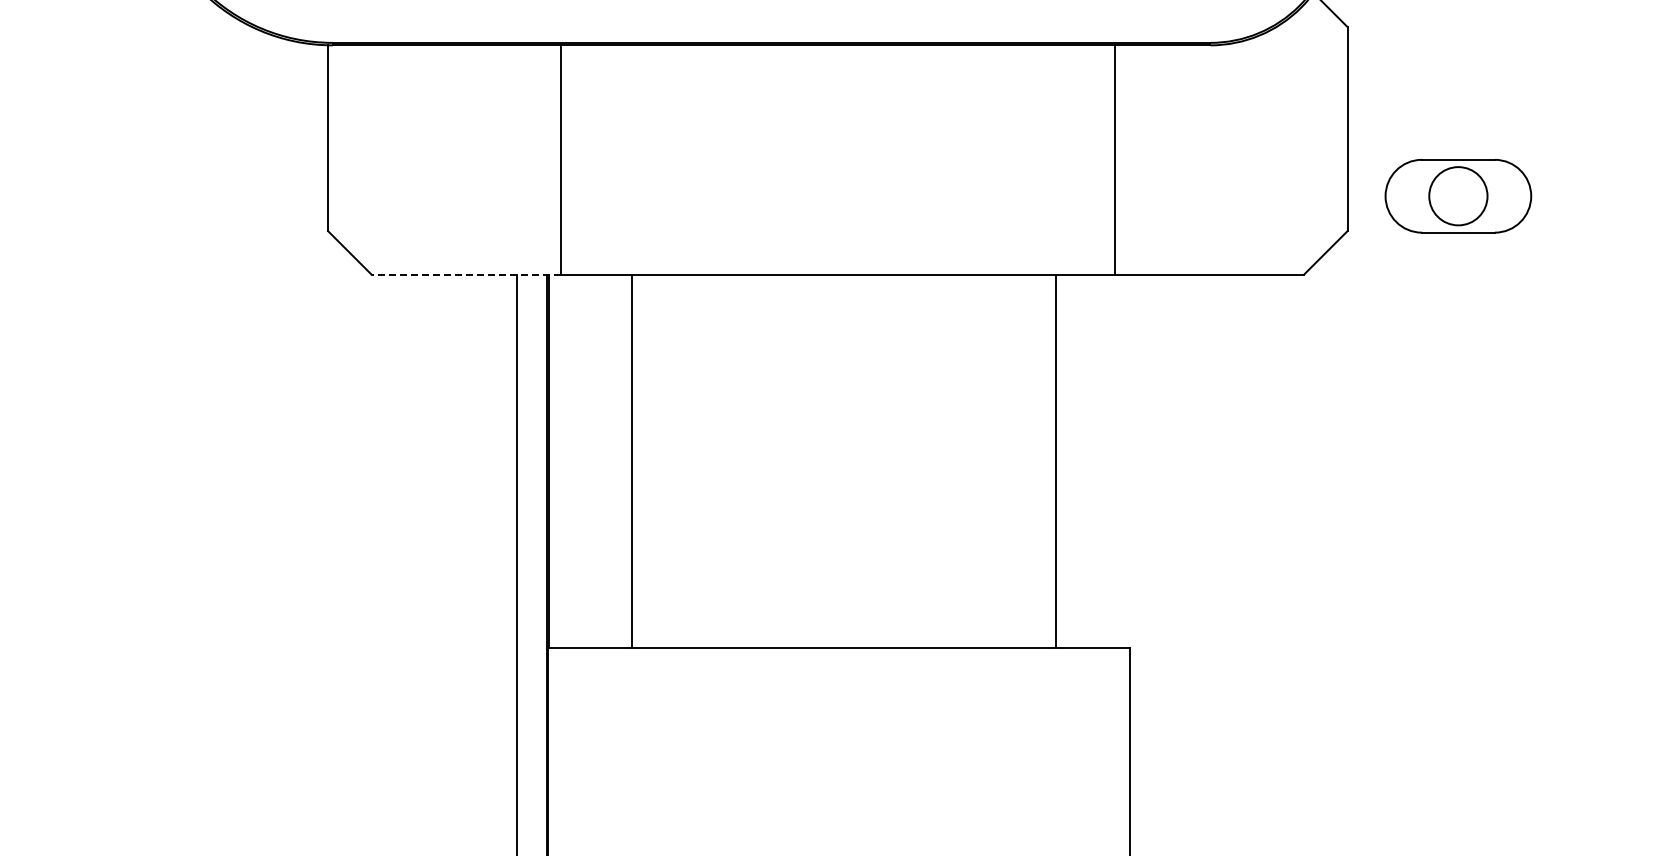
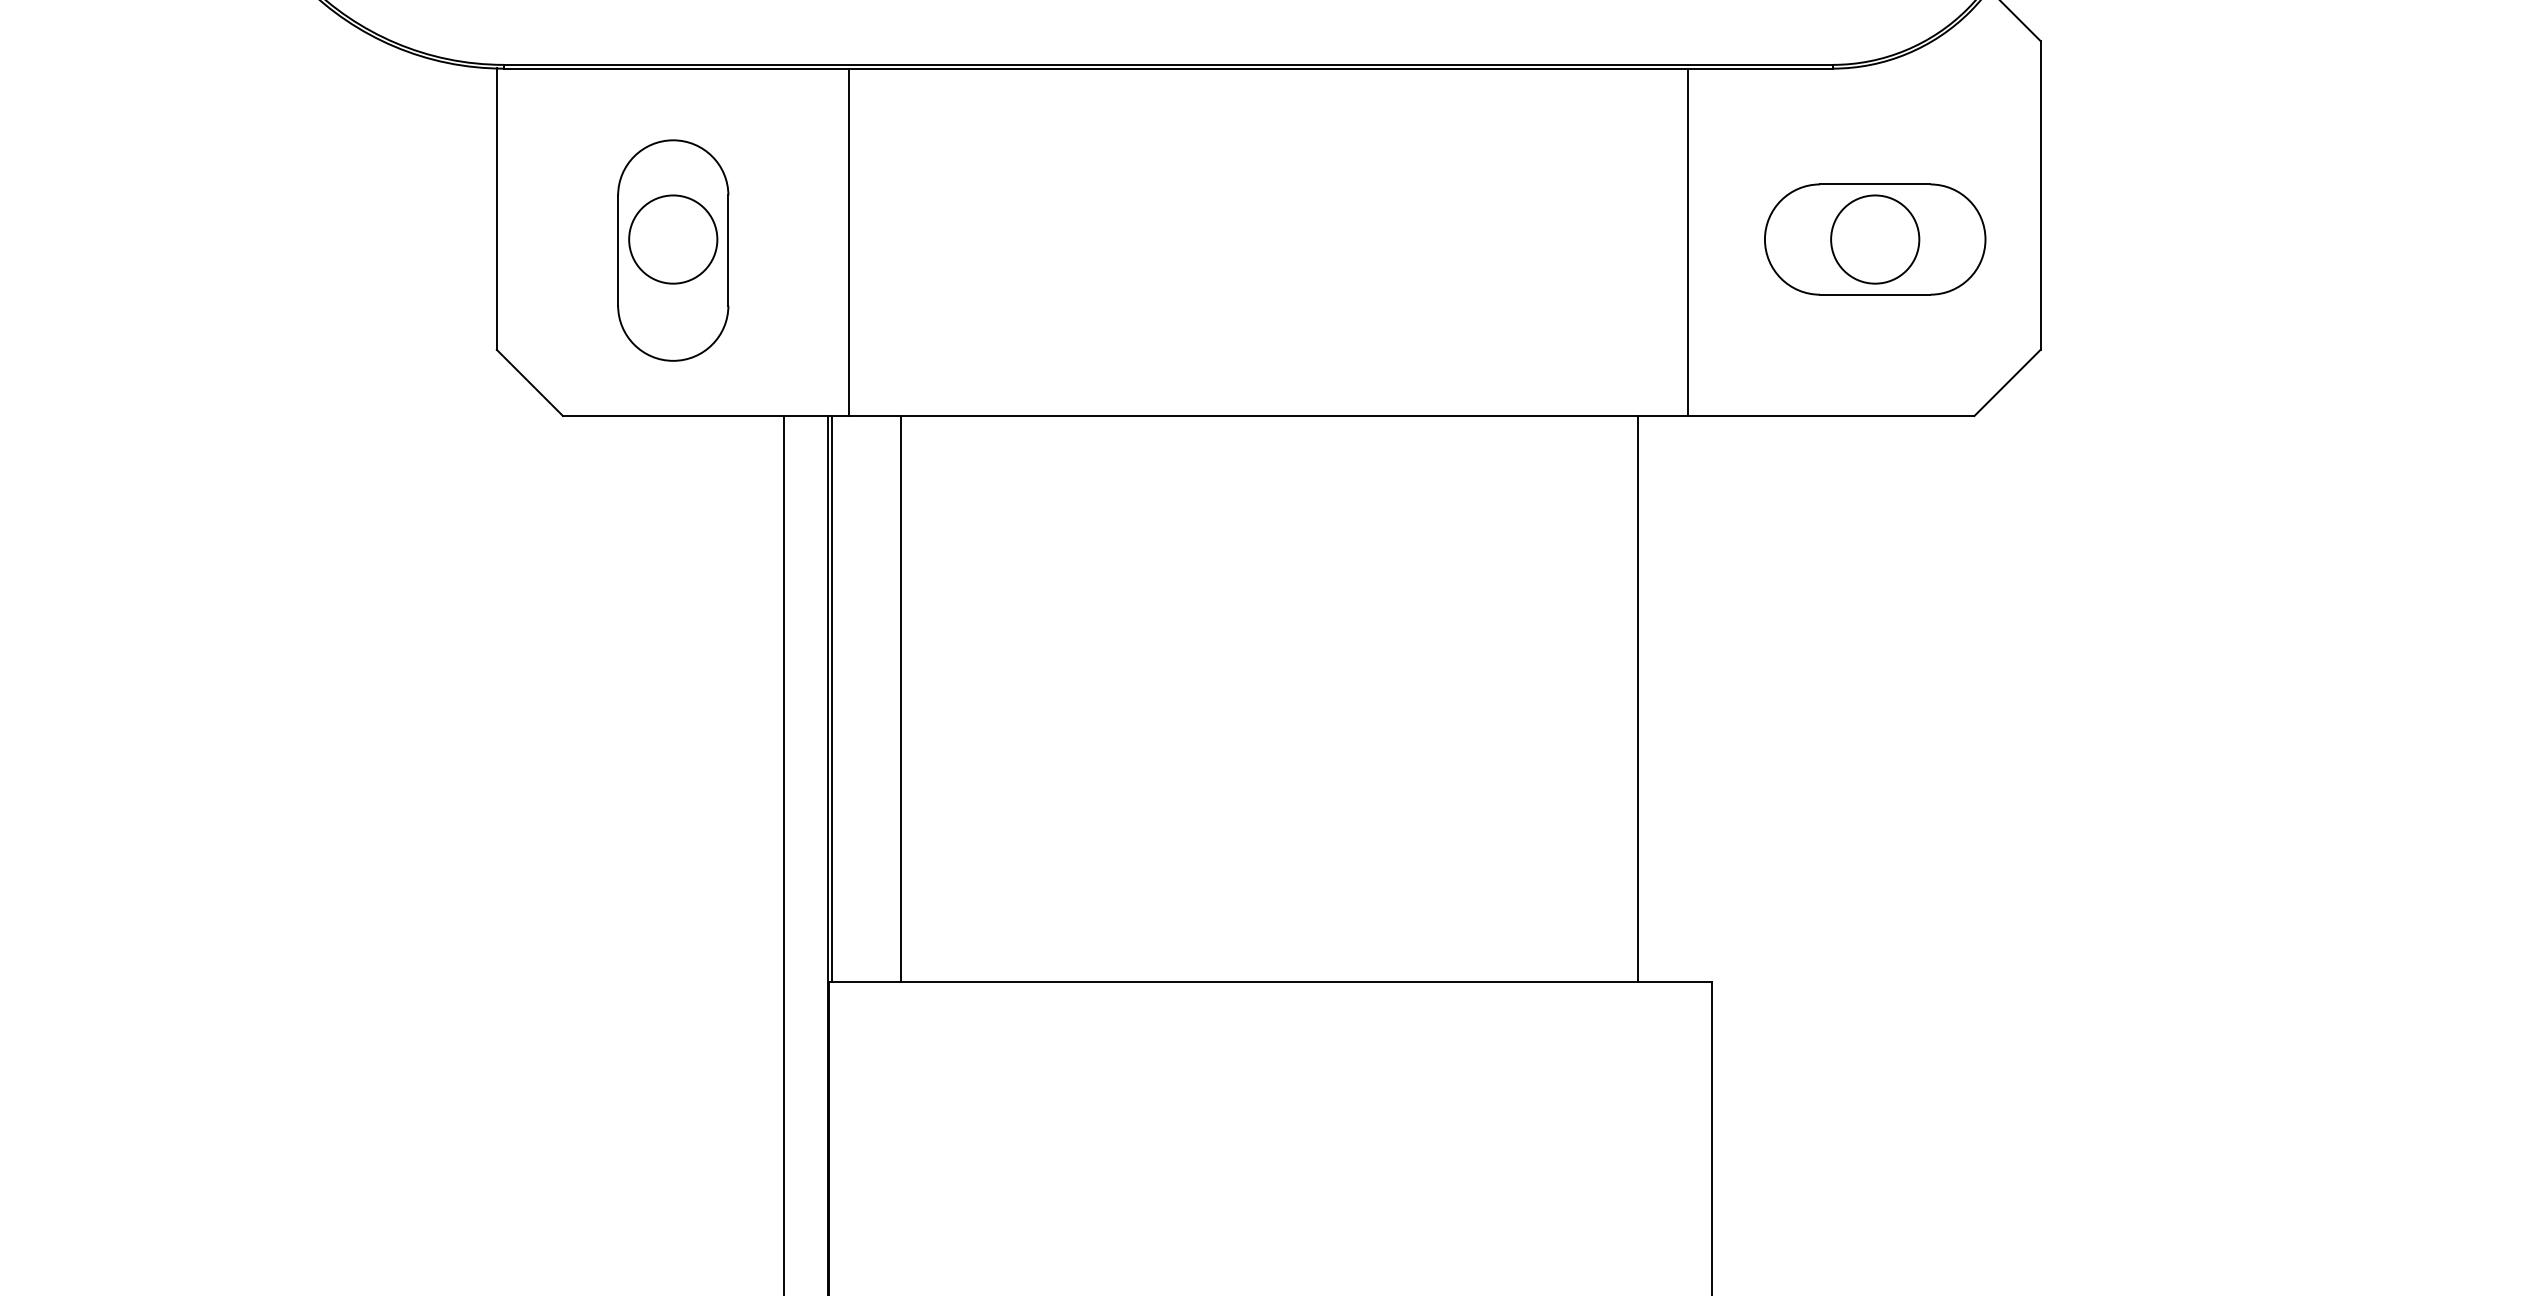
part: (444, 165) -> (673, 250), added
part: (1458, 196) -> (1875, 239), moved
line: (465, 274) -> (704, 415), dashed -> solid
line: (632, 461) -> (901, 698), moved
line: (1055, 461) -> (1637, 698), moved

